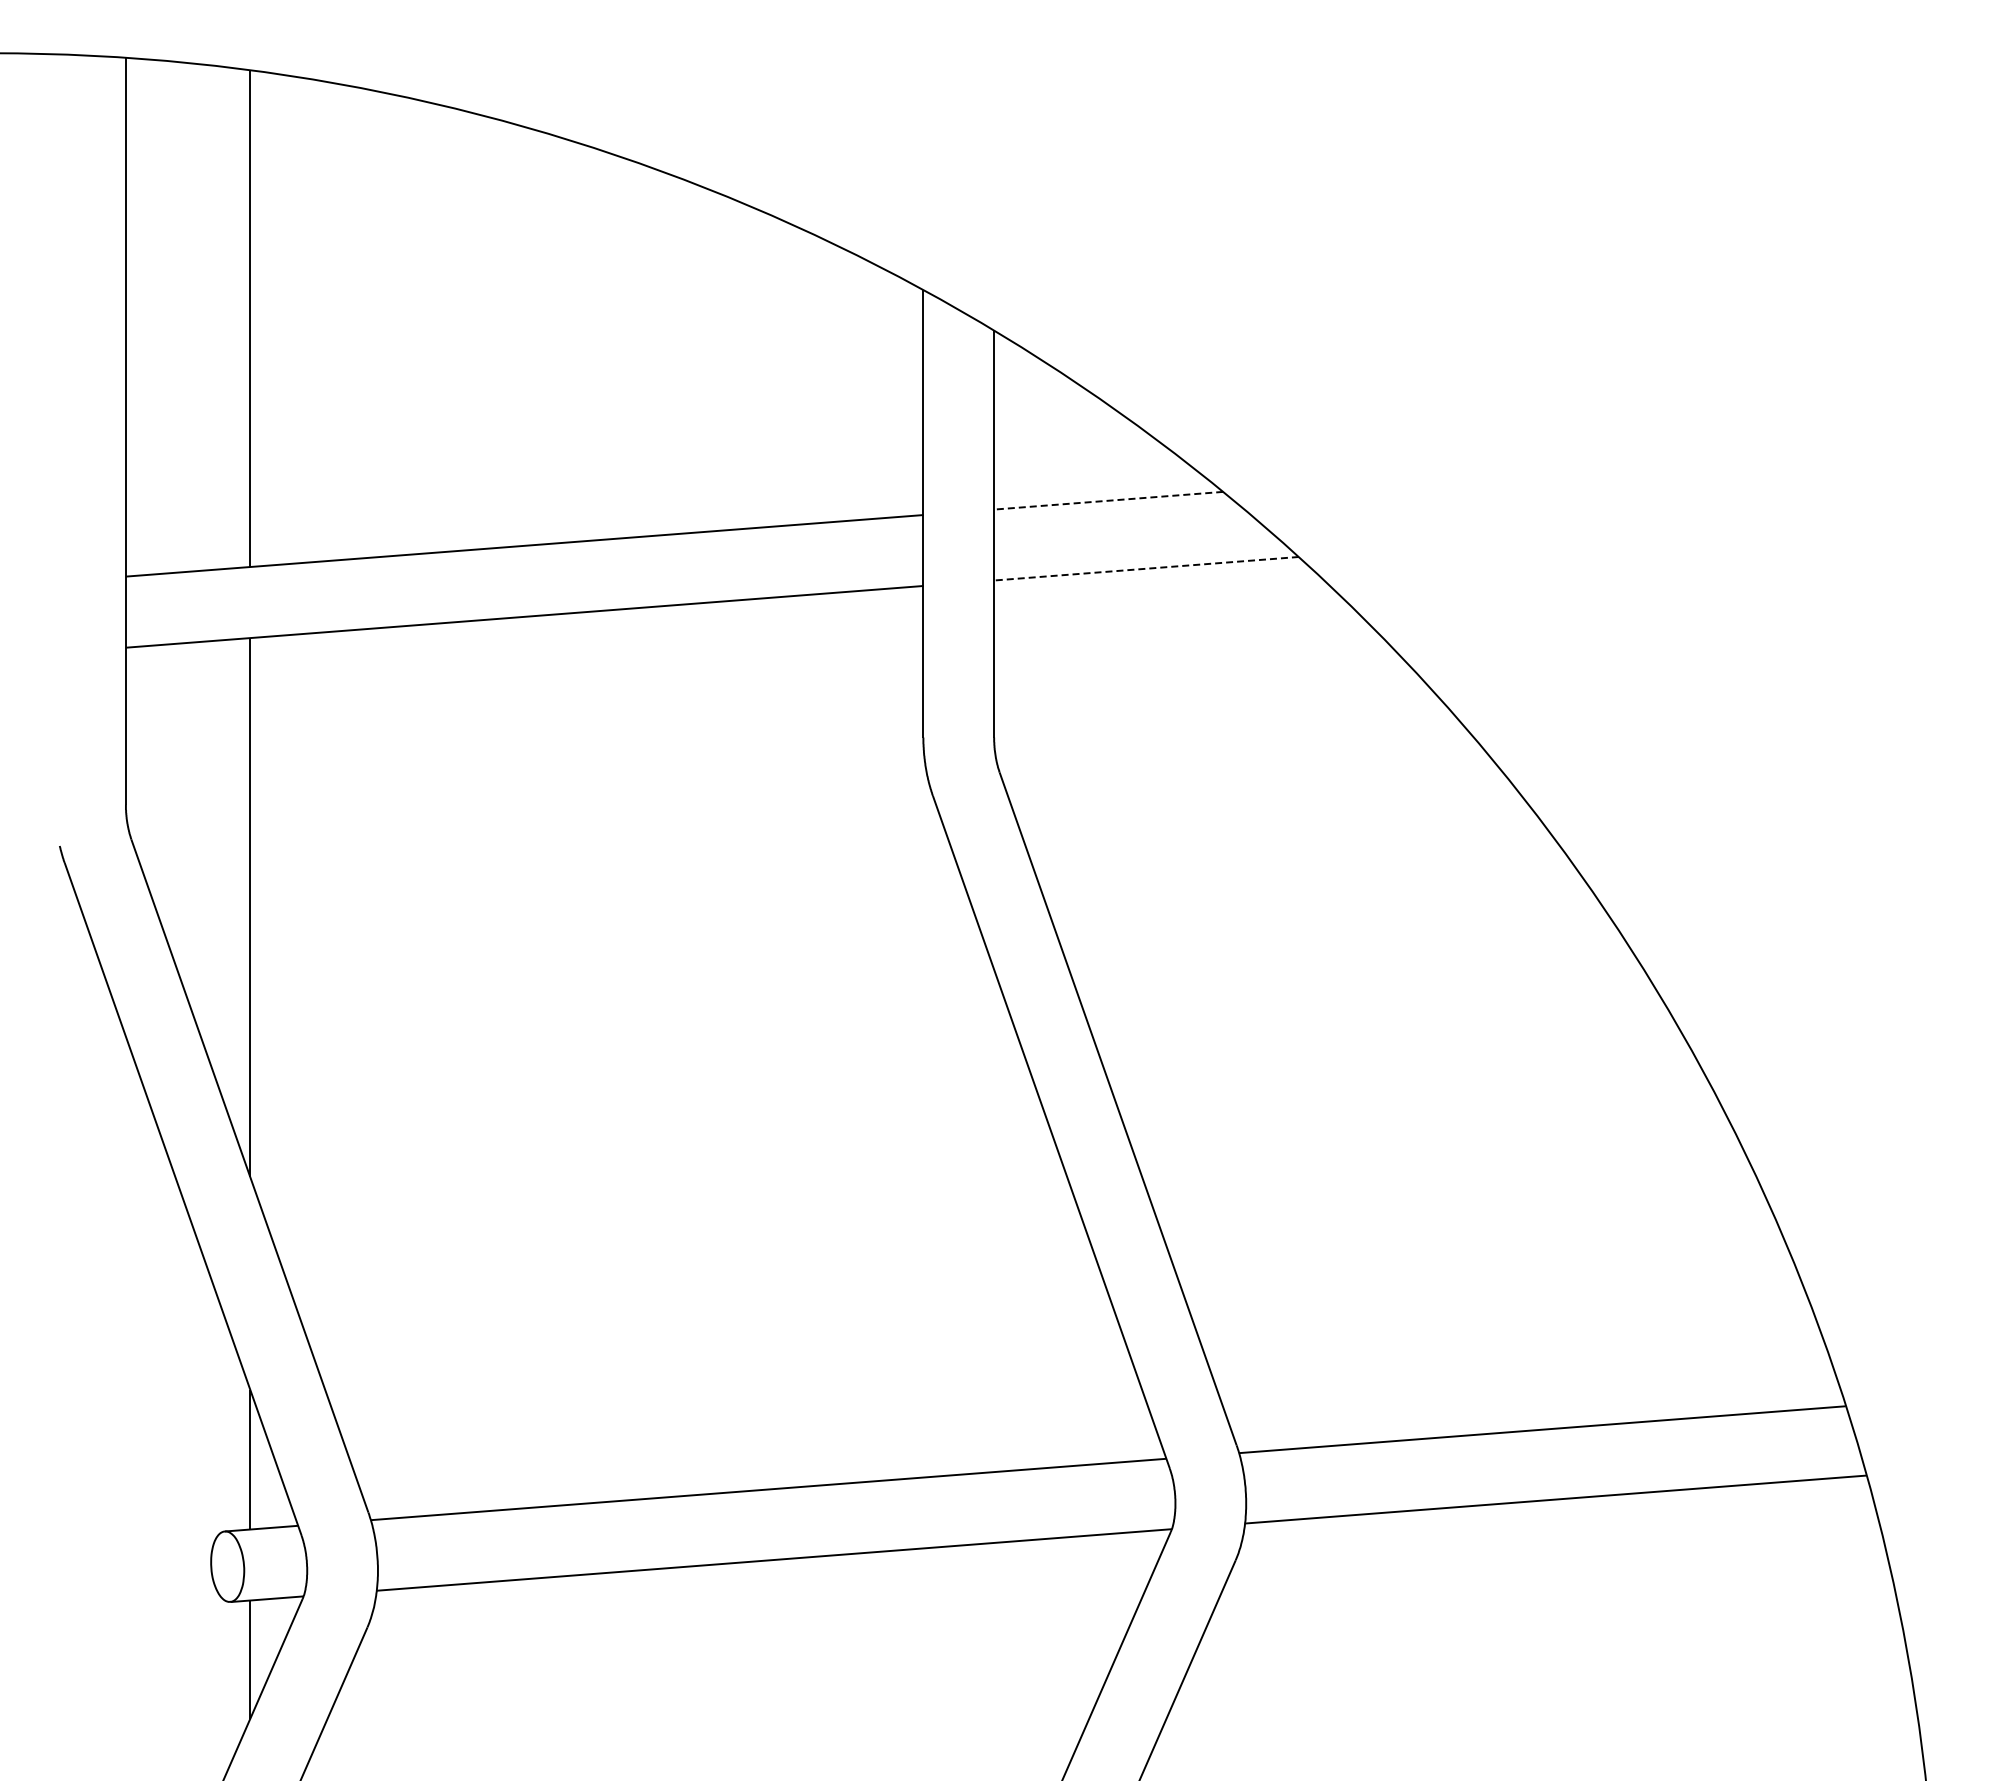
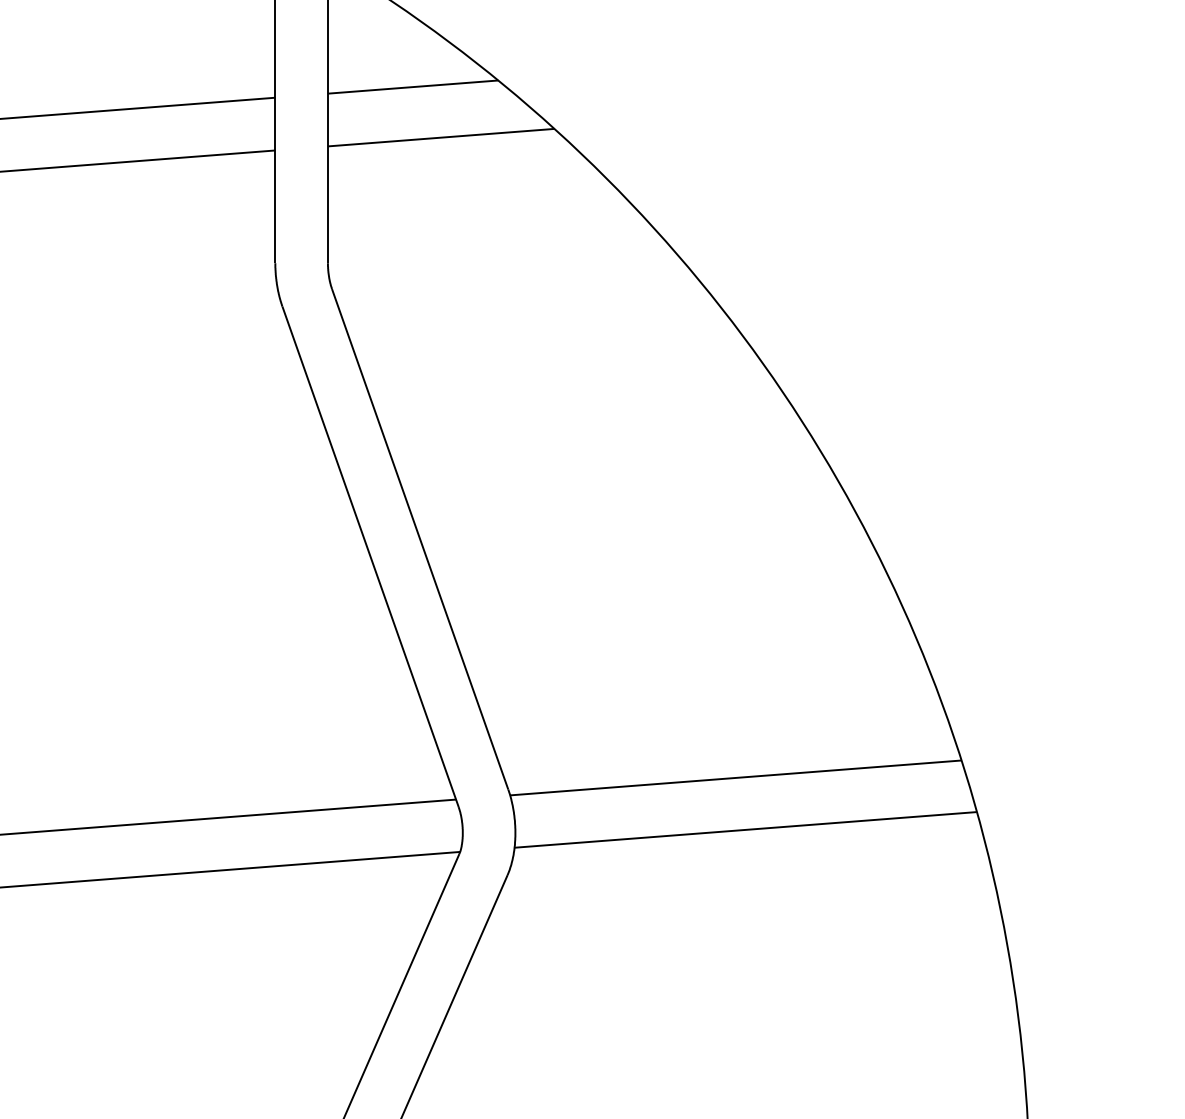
line: (1108, 500) -> (413, 86), dashed -> solid
line: (1146, 568) -> (441, 137), dashed -> solid

